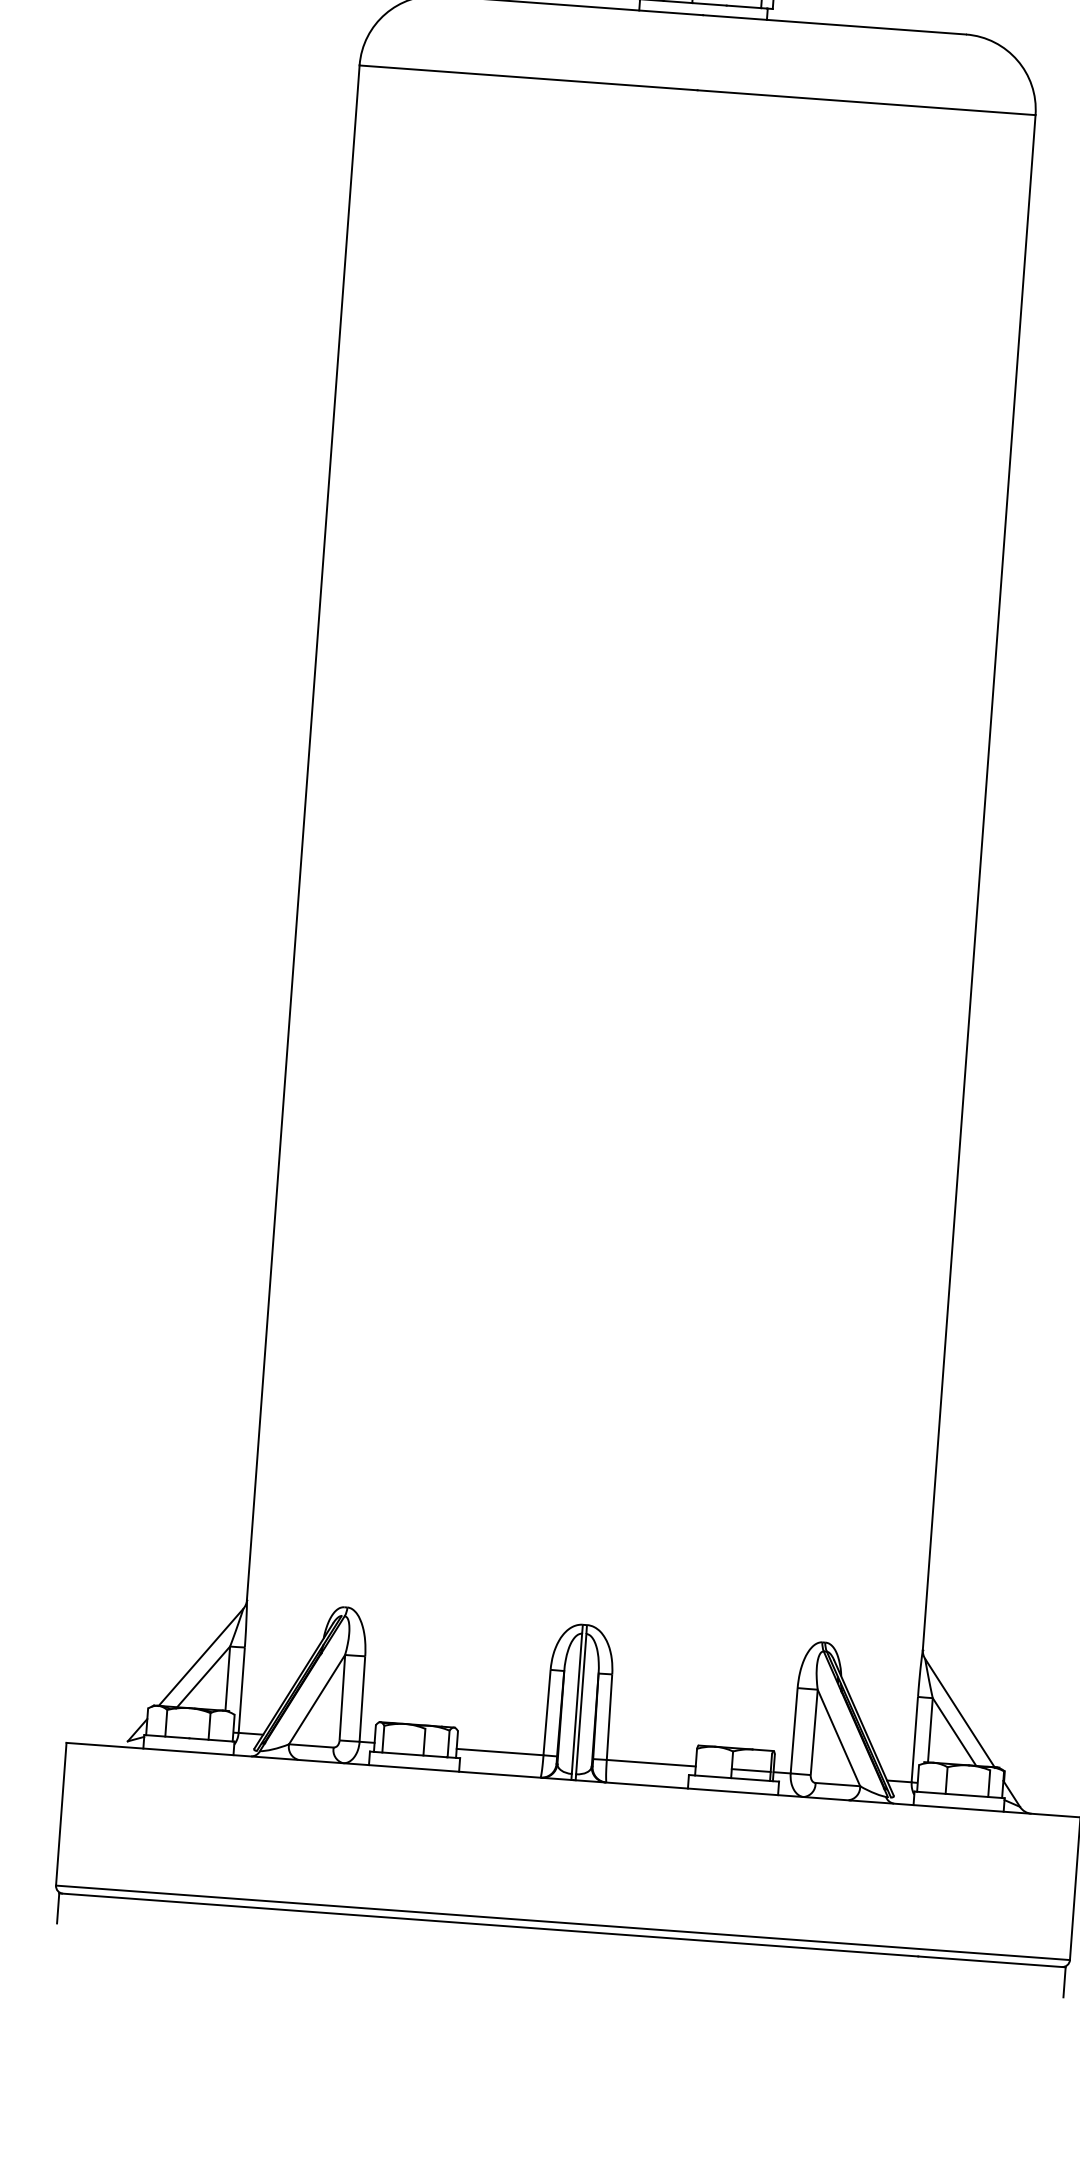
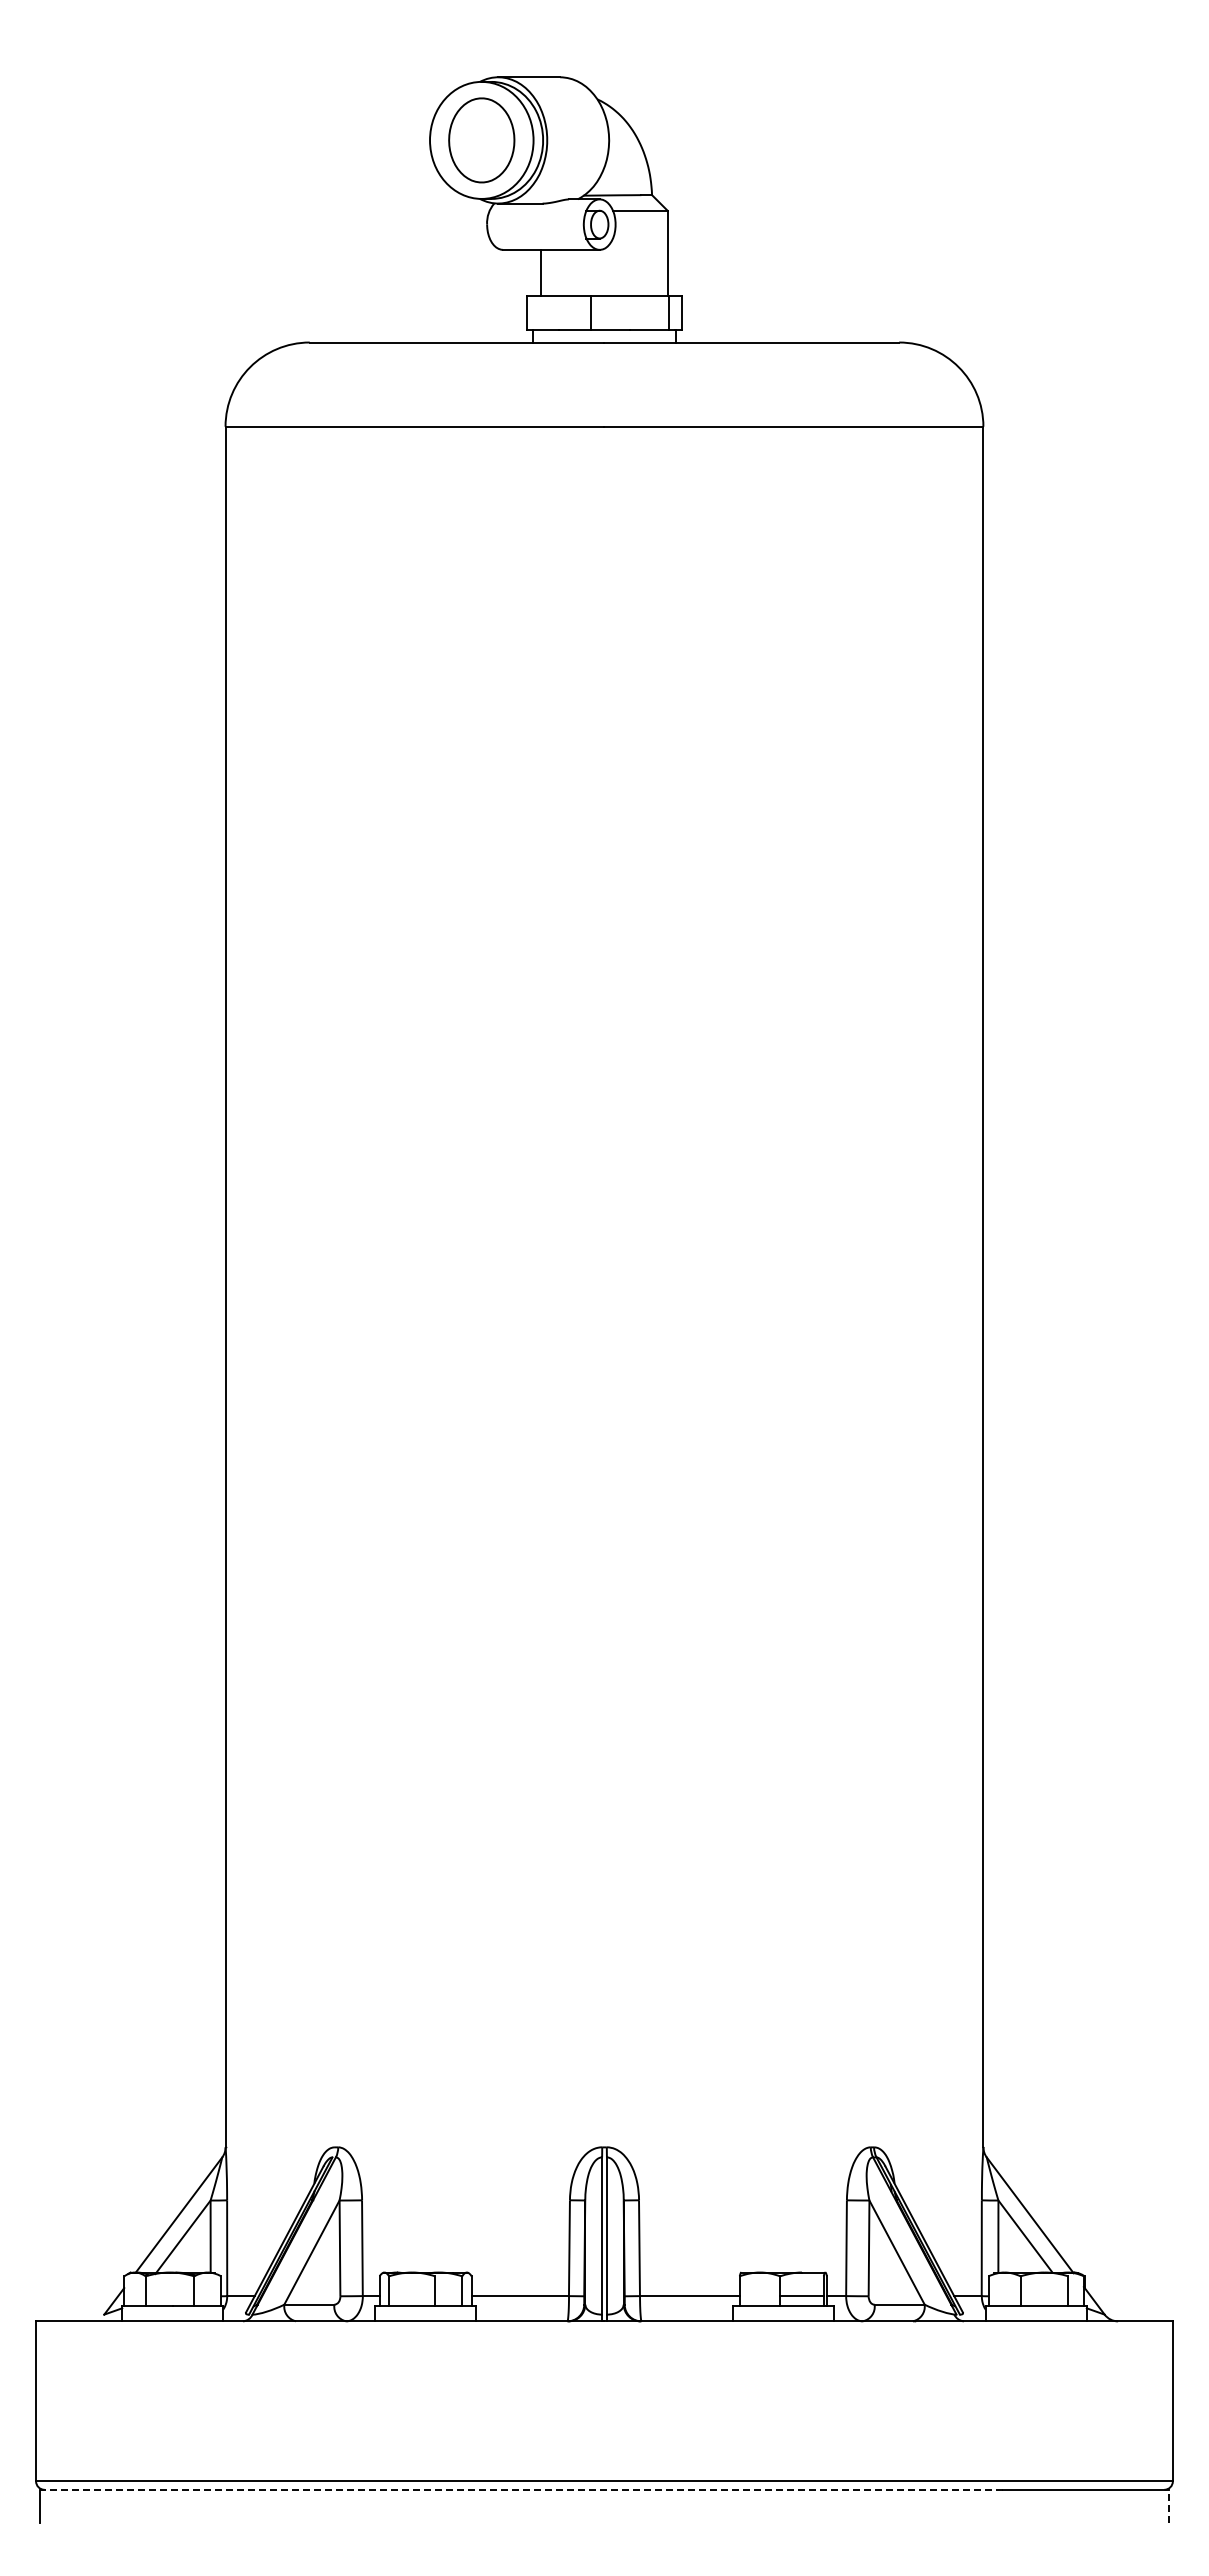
line: (488, 1924) -> (521, 2489), solid -> dashed
line: (1064, 1982) -> (1168, 2506), solid -> dashed

